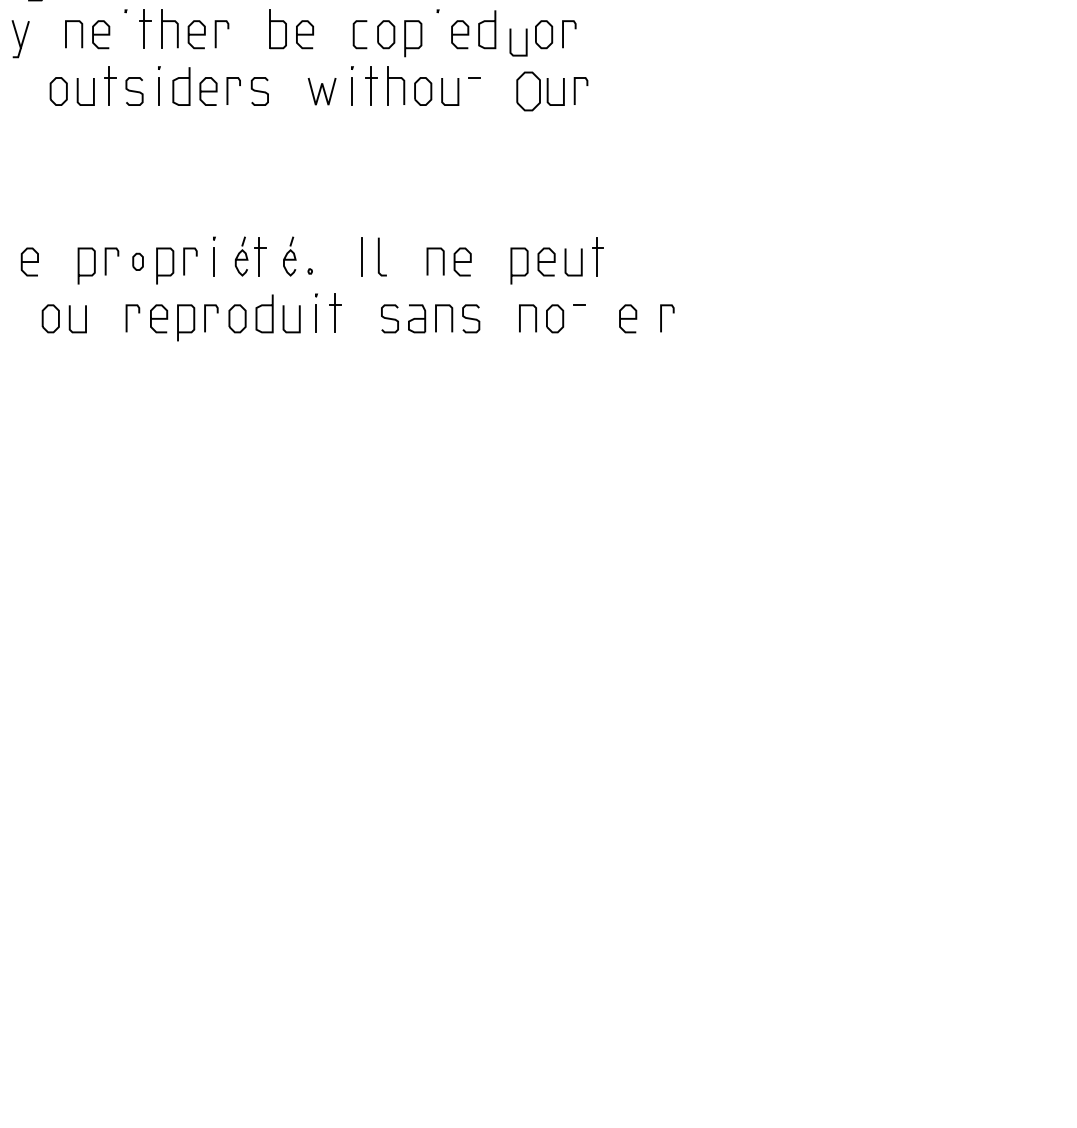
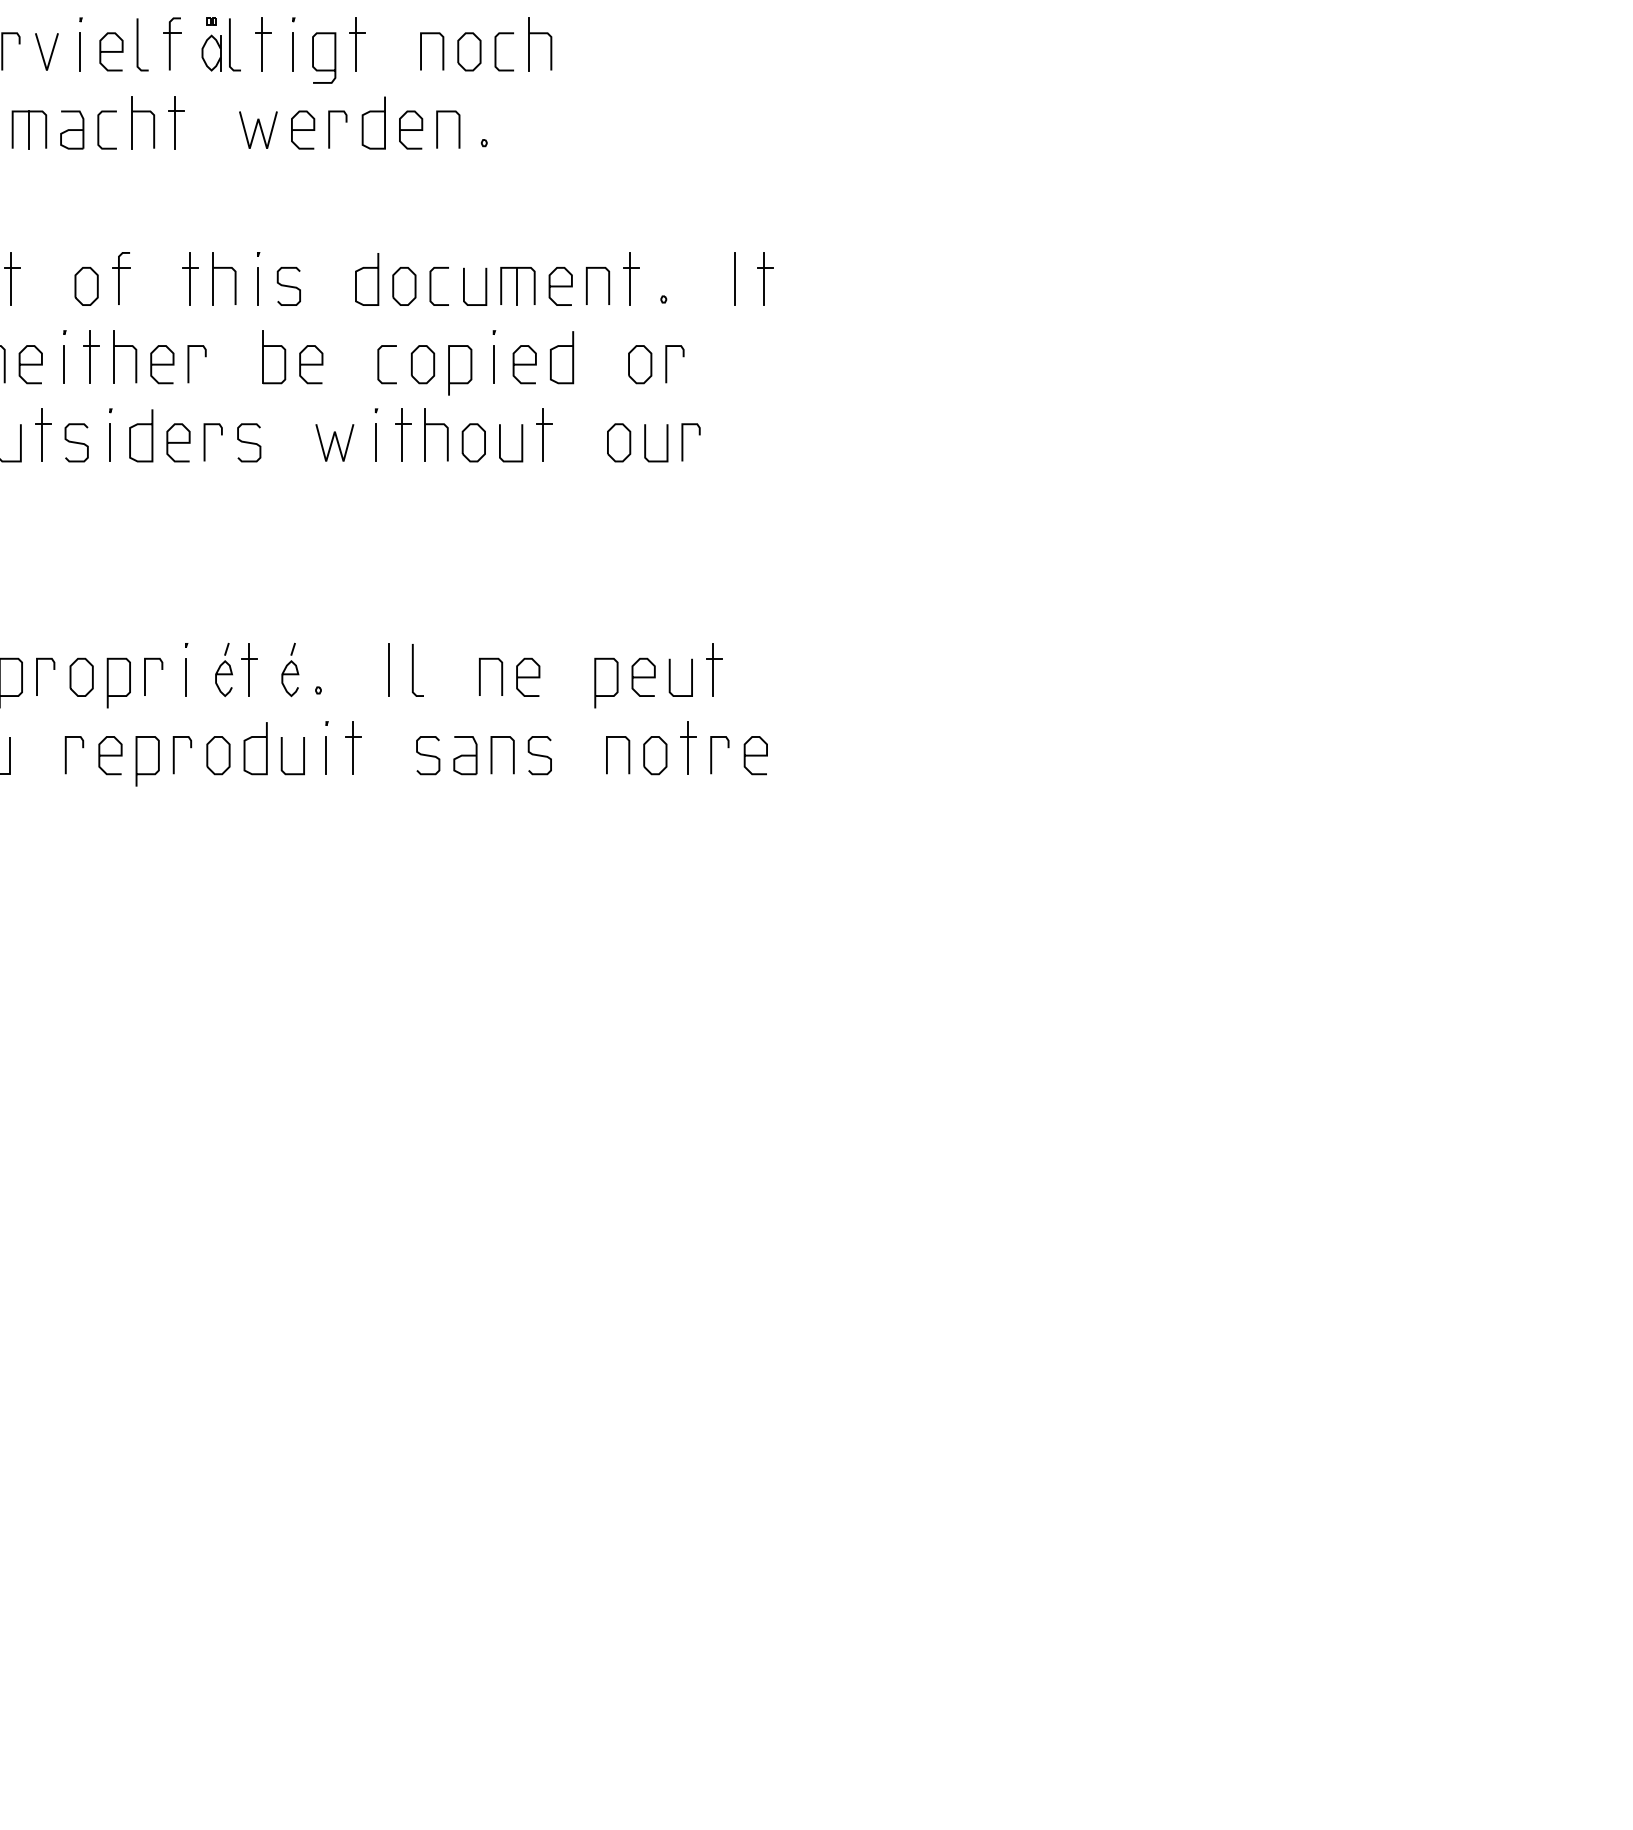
line: (125, 34) -> (64, 364), added
line: (437, 34) -> (493, 364), added
line: (526, 42) -> (615, 375), removed
line: (473, 86) -> (543, 435), added
part: (529, 91) -> (619, 442), size x0.71
part: (138, 261) -> (81, 676), size x1.67
line: (578, 313) -> (687, 748), added
line: (662, 318) -> (712, 755), moved

